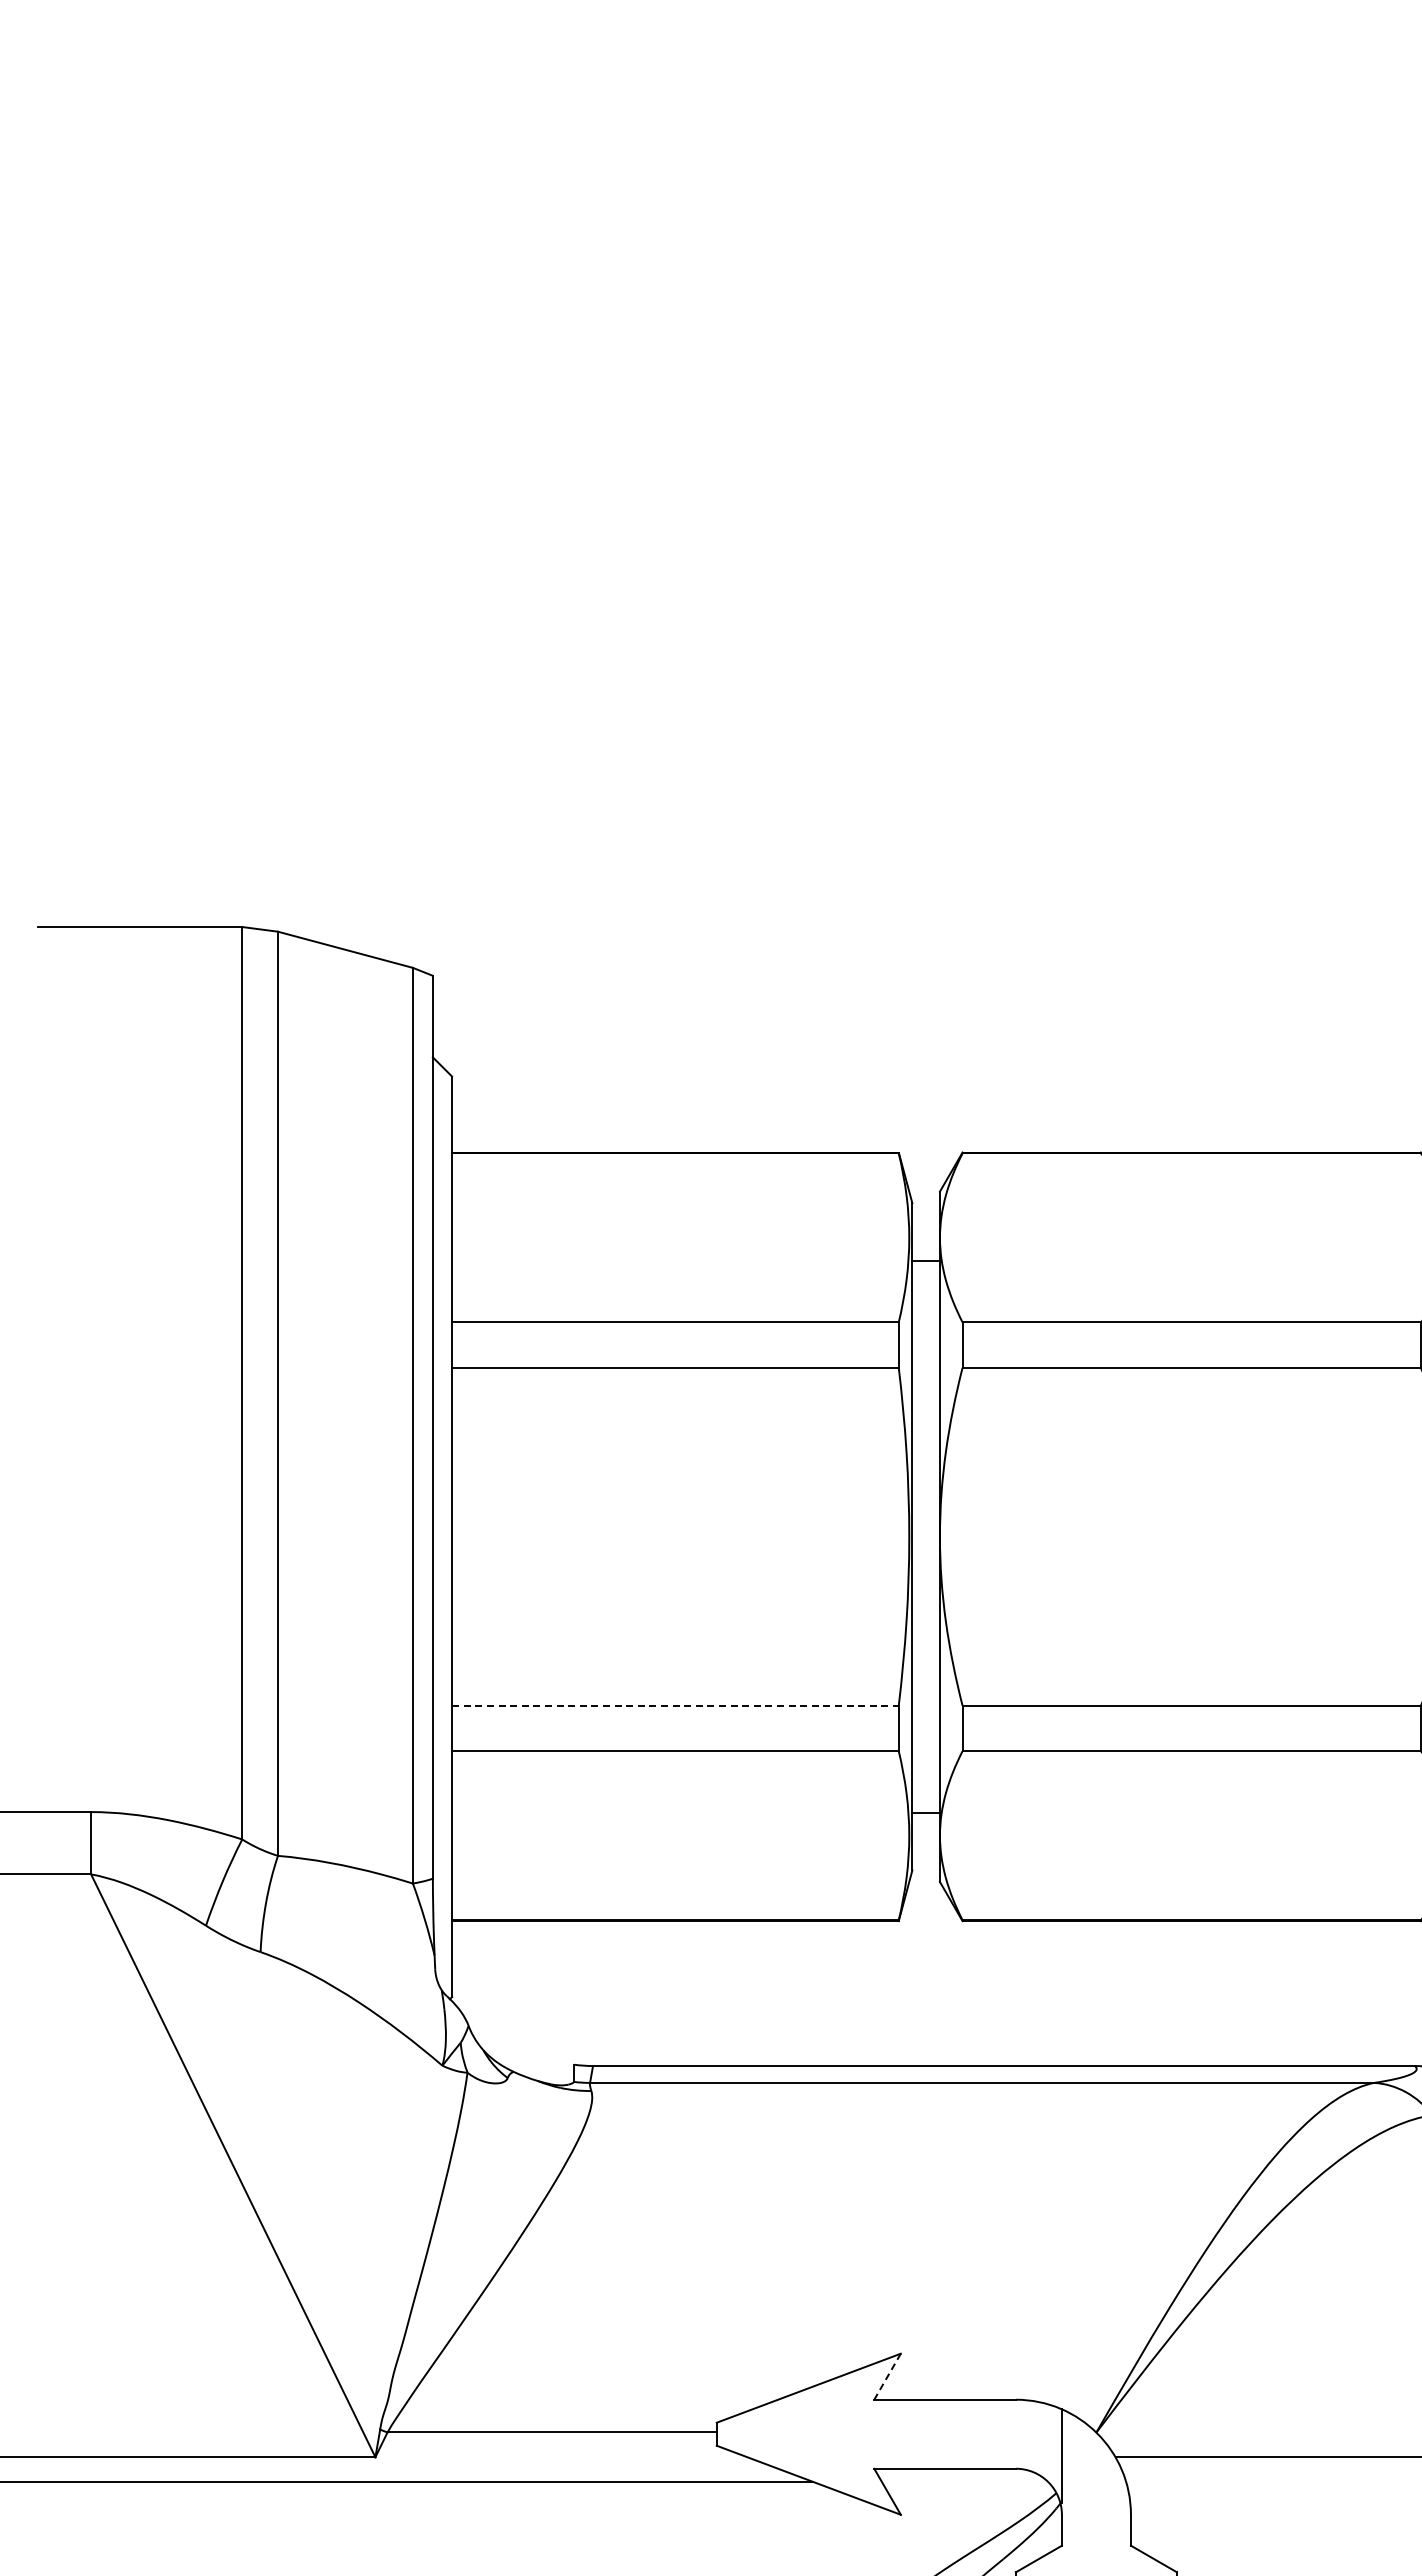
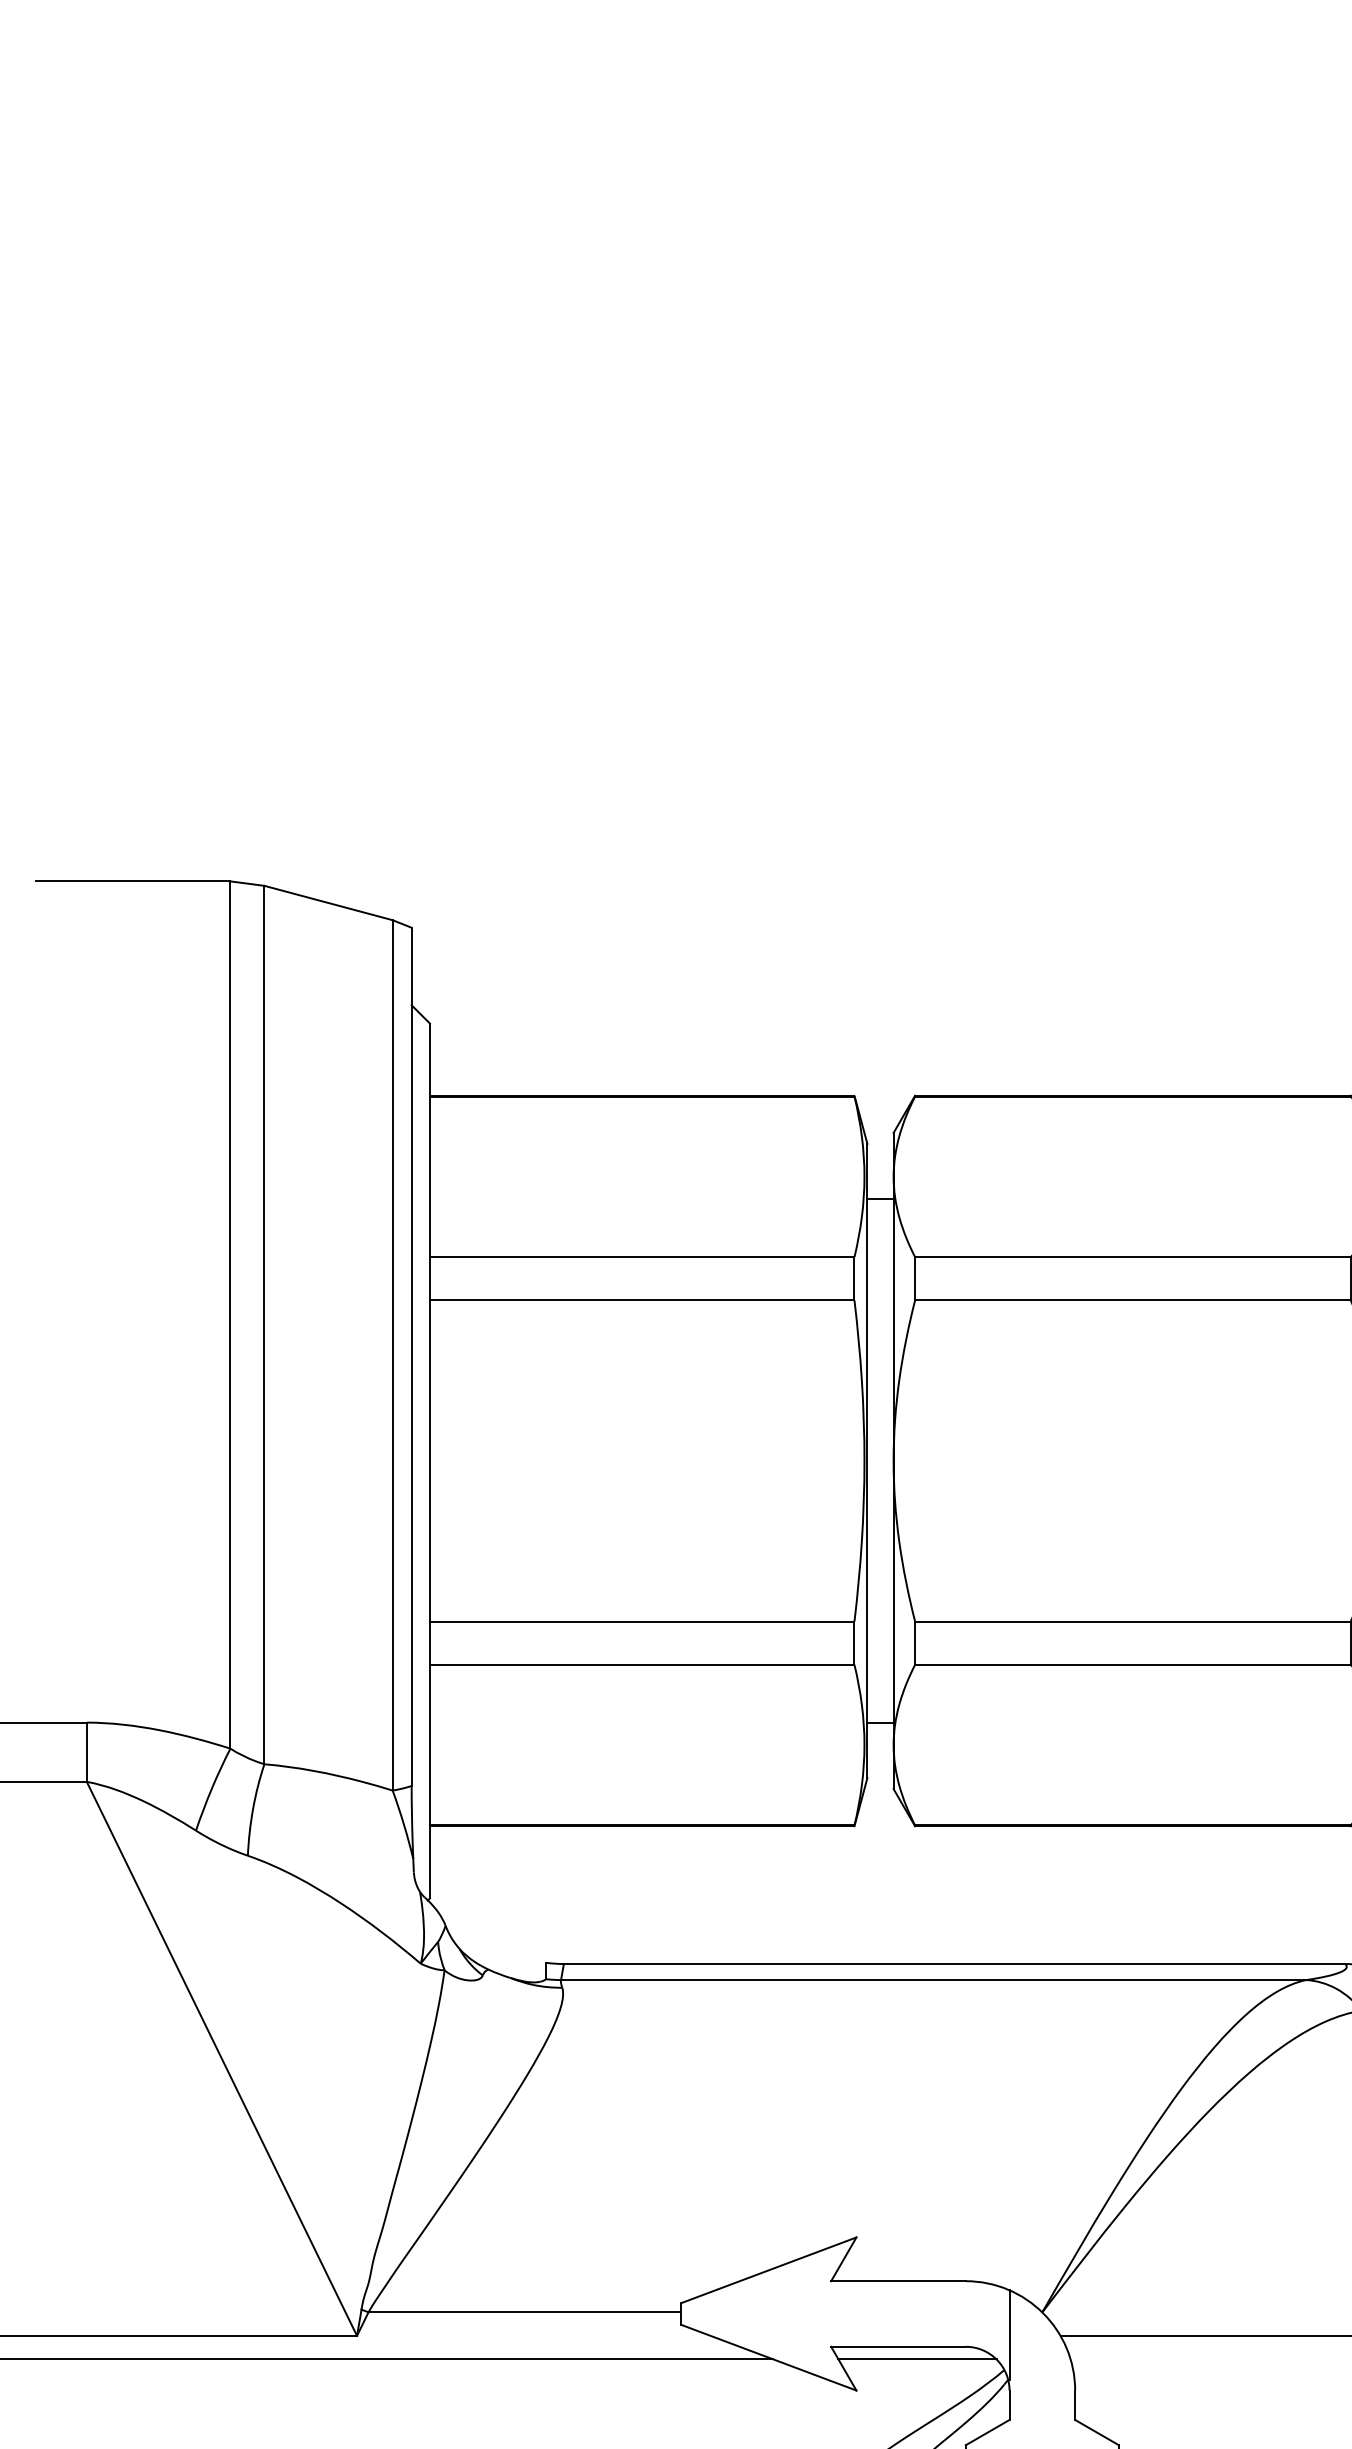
line: (675, 1705) -> (642, 1621), dashed -> solid
line: (887, 2376) -> (843, 2259), dashed -> solid
line: (964, 2481) -> (916, 2358), added

